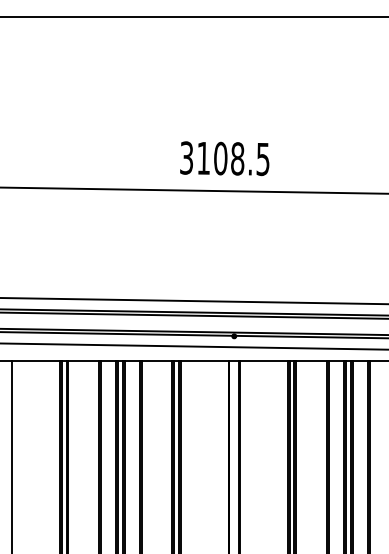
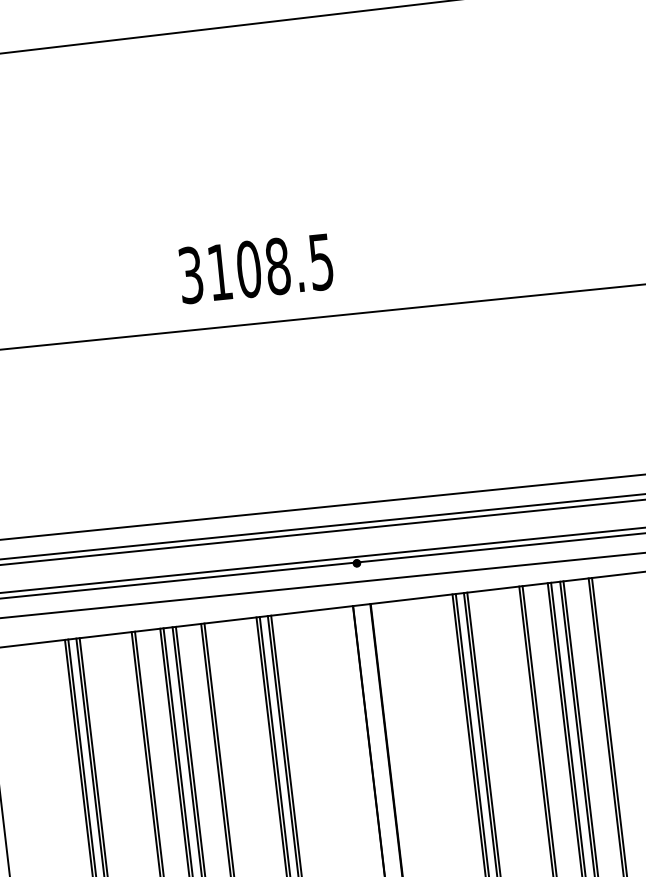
text: (224, 158) -> (255, 268), moved

